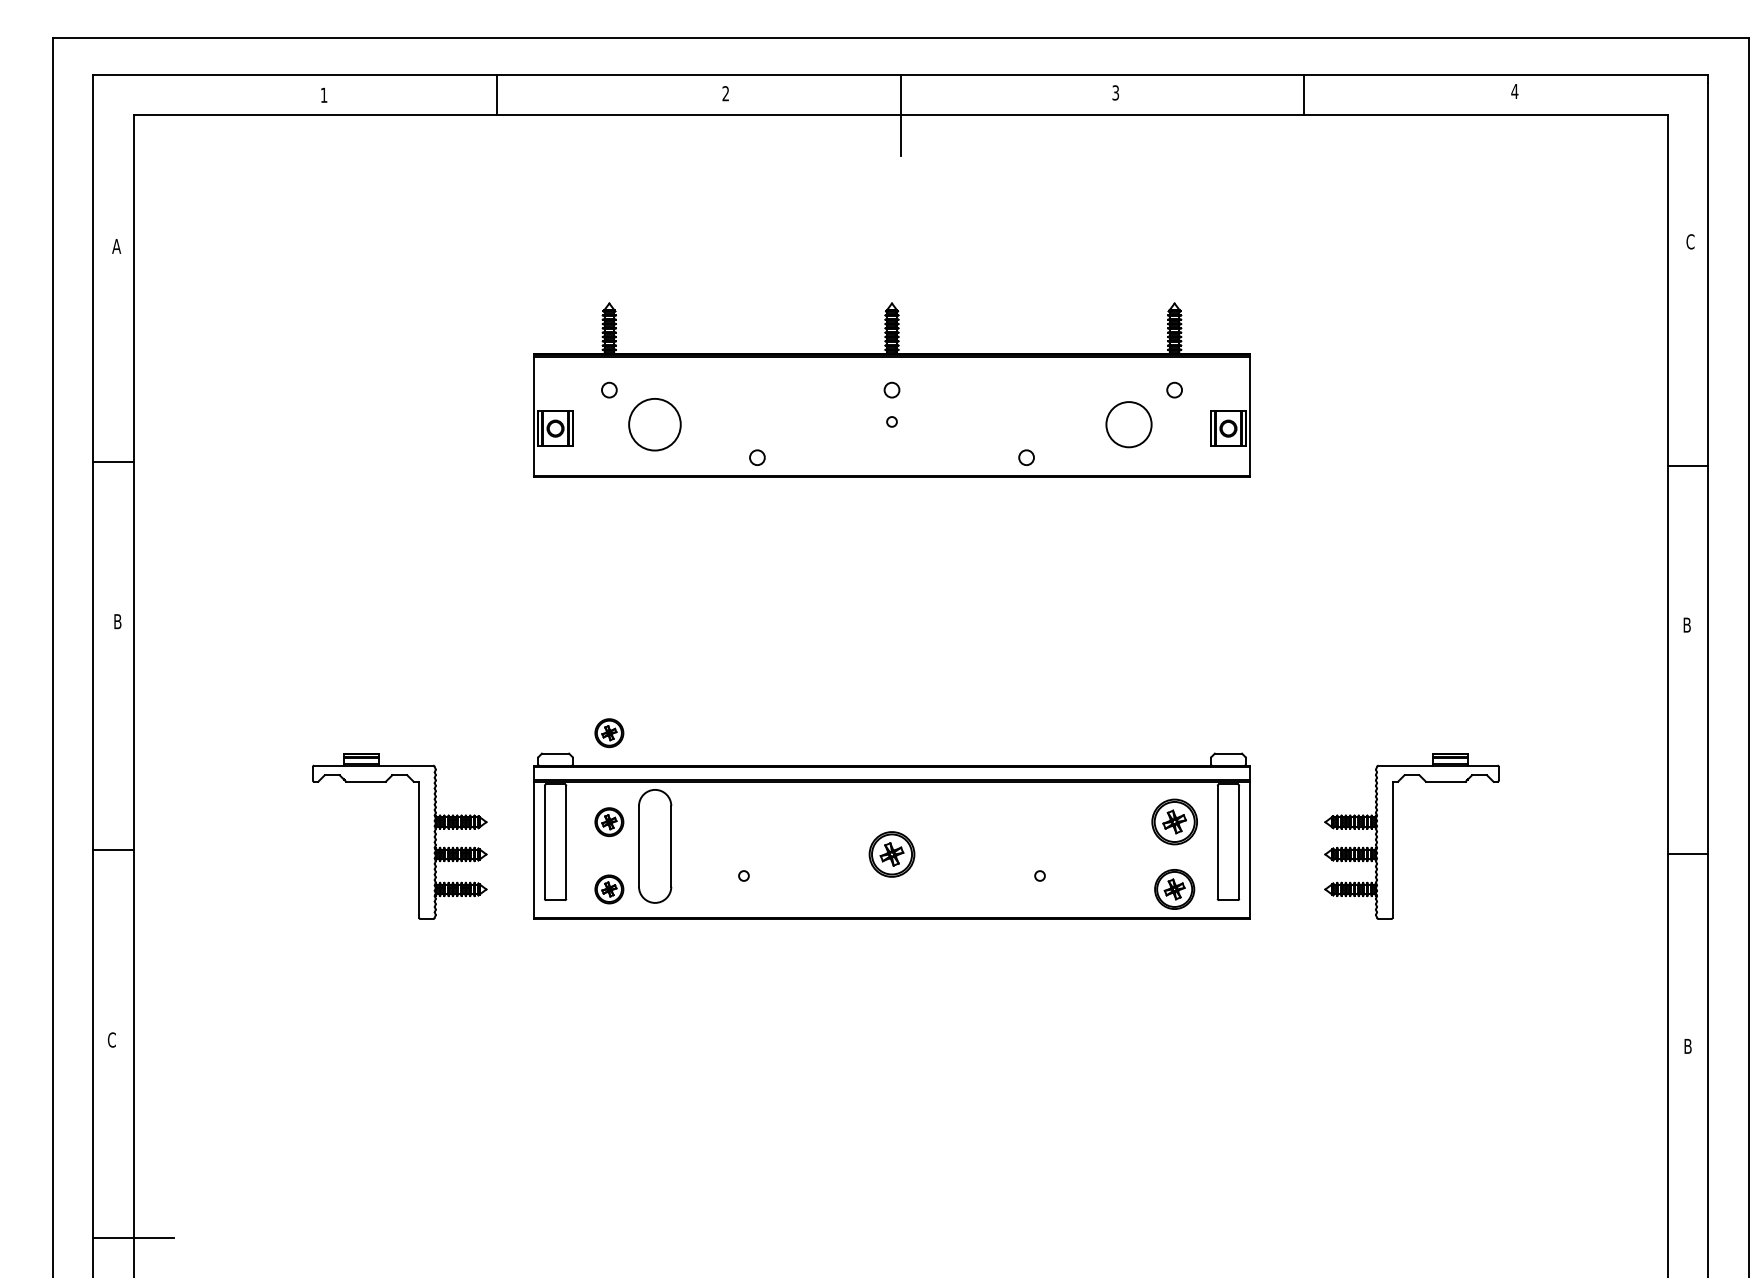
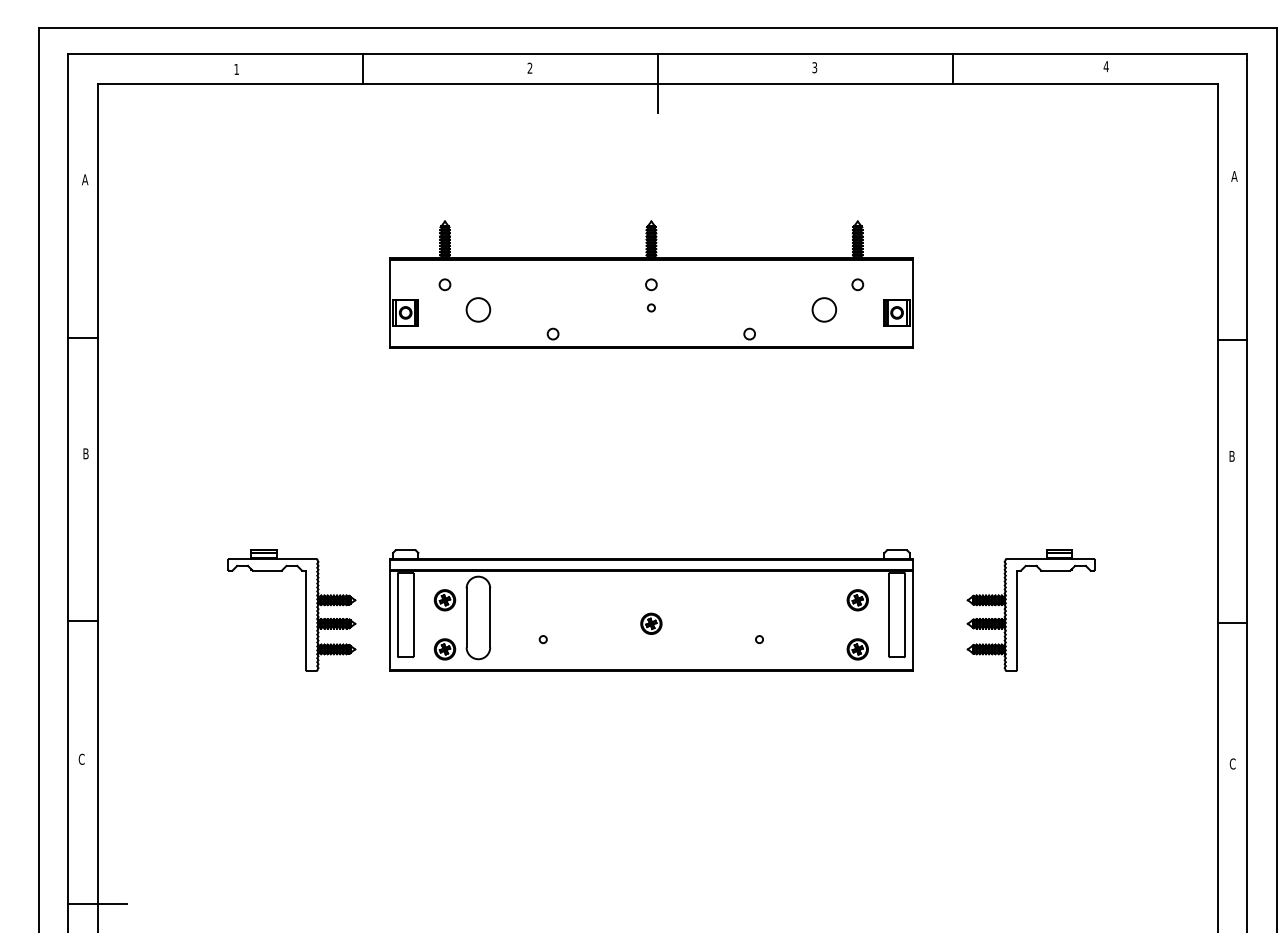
text: (1690, 241) -> (1234, 176), C -> A
circle: (655, 424) -> (478, 309), size x0.62
circle: (1128, 424) -> (824, 309), size x0.71
part: (609, 733) -> (445, 535), removed
part: (1174, 822) -> (857, 600), size x0.62
part: (891, 854) -> (651, 623), size x0.62
part: (1174, 889) -> (857, 649), size x0.71
text: (1688, 1046) -> (1233, 764), B -> C

